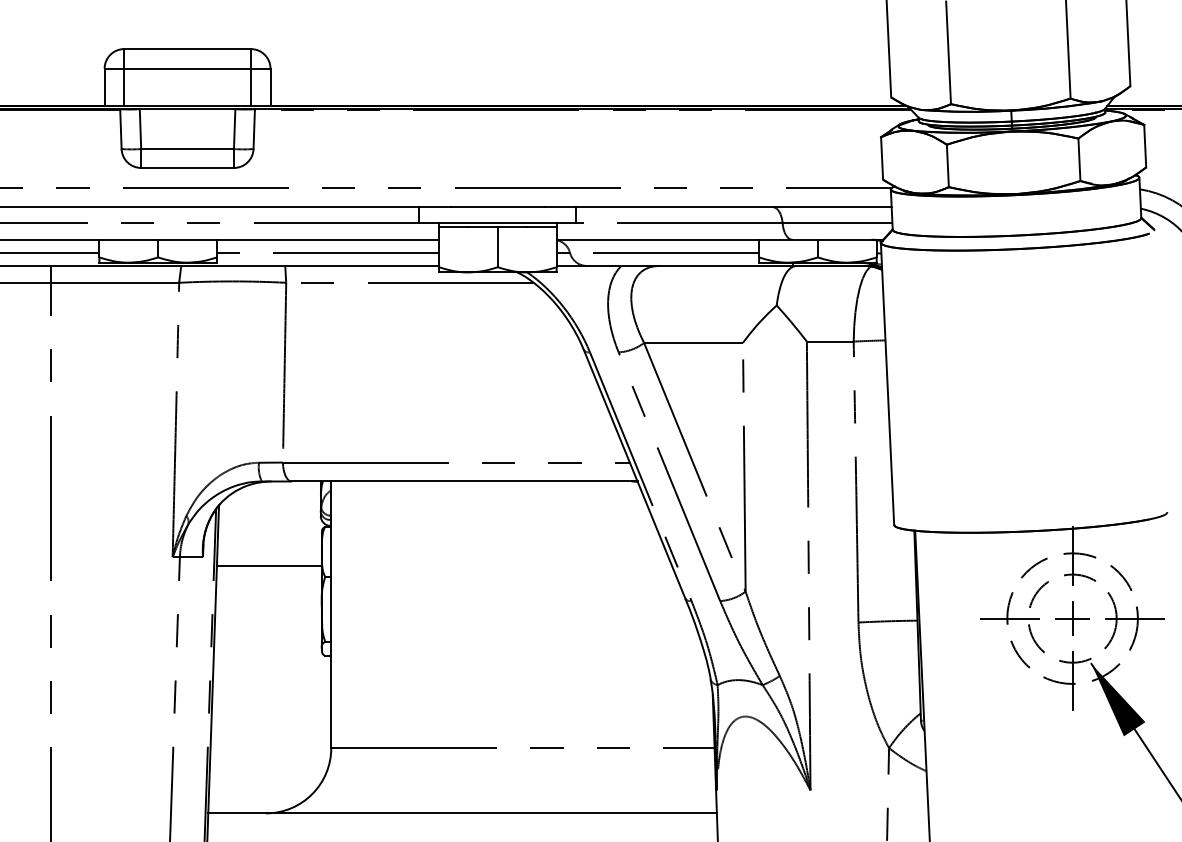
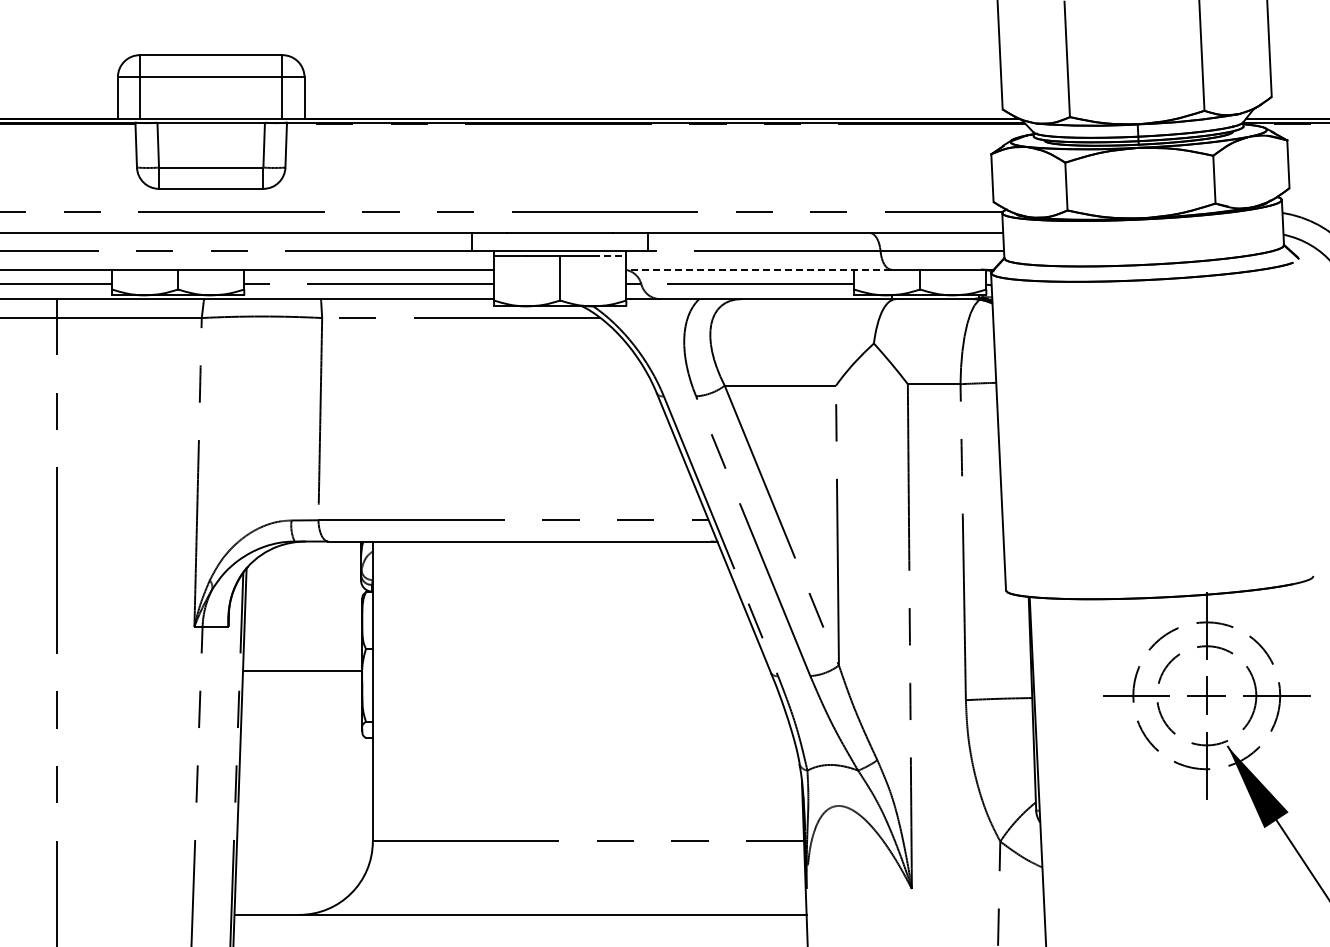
line: (541, 227) -> (609, 255), solid -> dashed
line: (674, 239) -> (758, 269), solid -> dashed
line: (269, 565) -> (303, 671), moved

